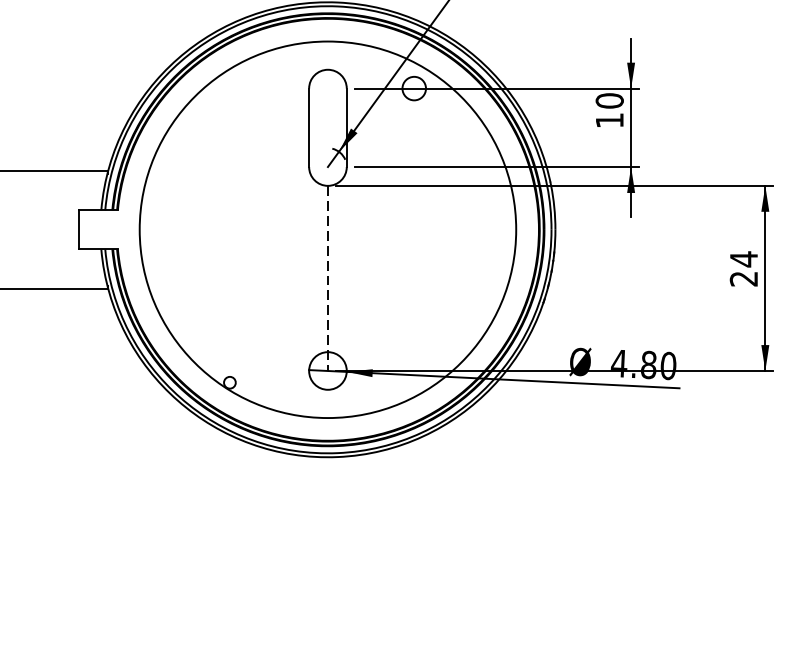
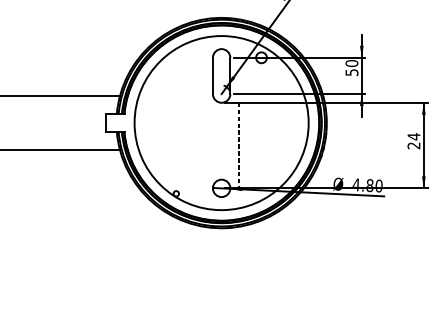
text: (608, 120) -> (351, 72), 10 -> 50
line: (327, 278) -> (238, 145), moved

